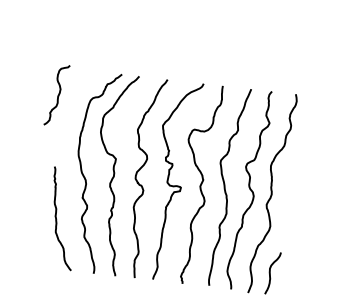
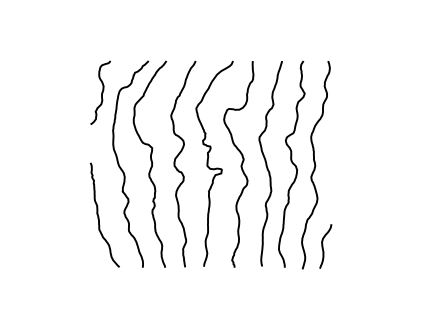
curve: (57, 94) -> (101, 92), moved

